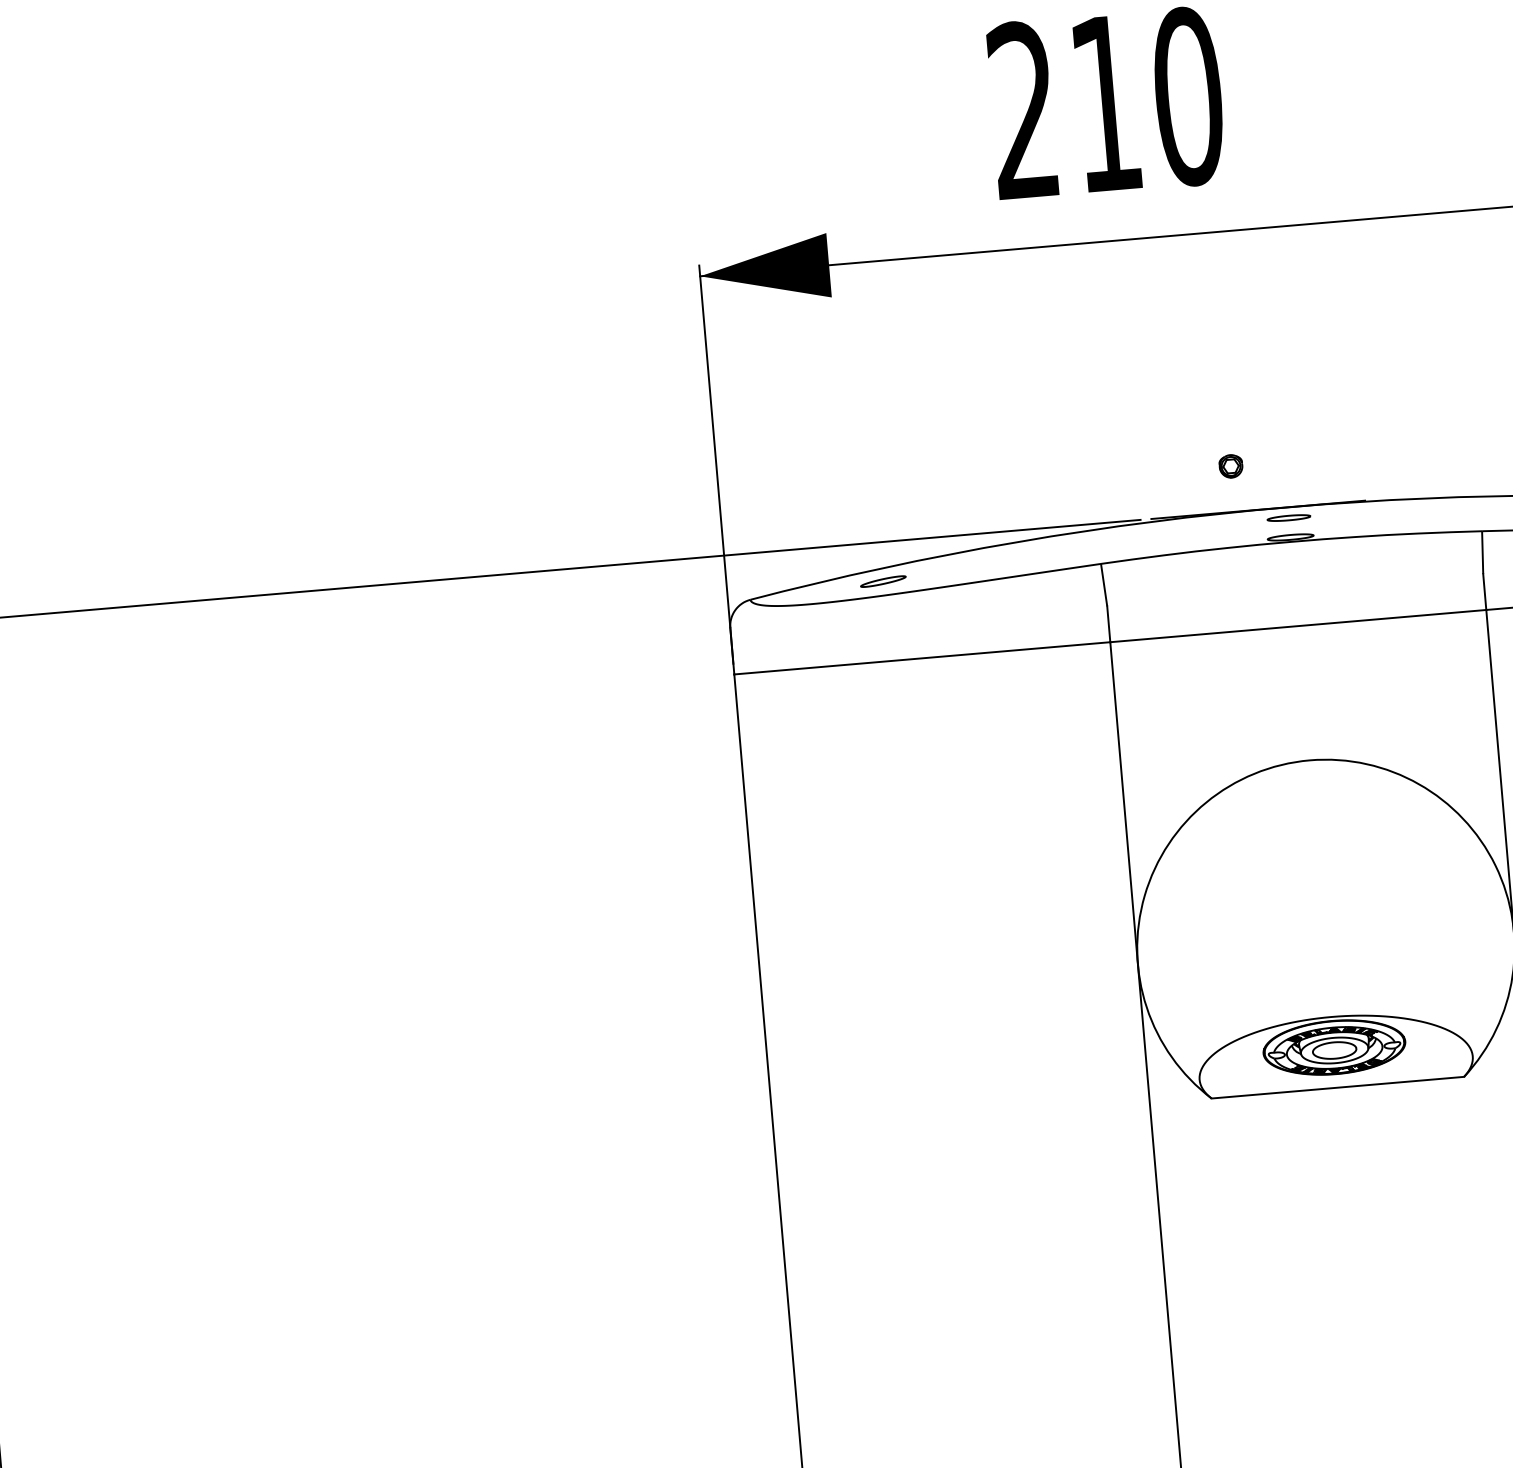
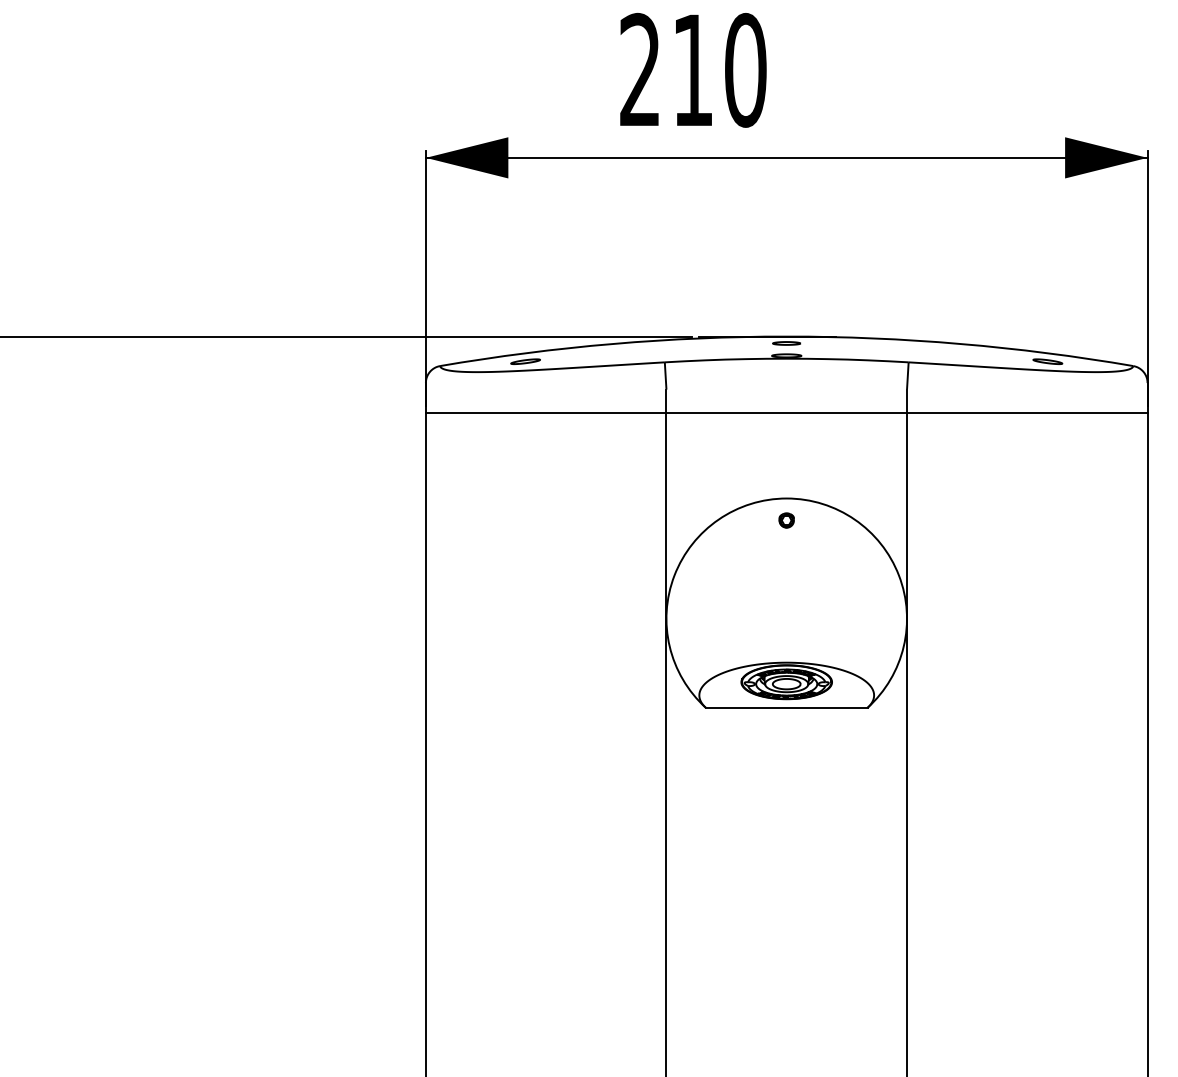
part: (1230, 466) -> (786, 520), moved

